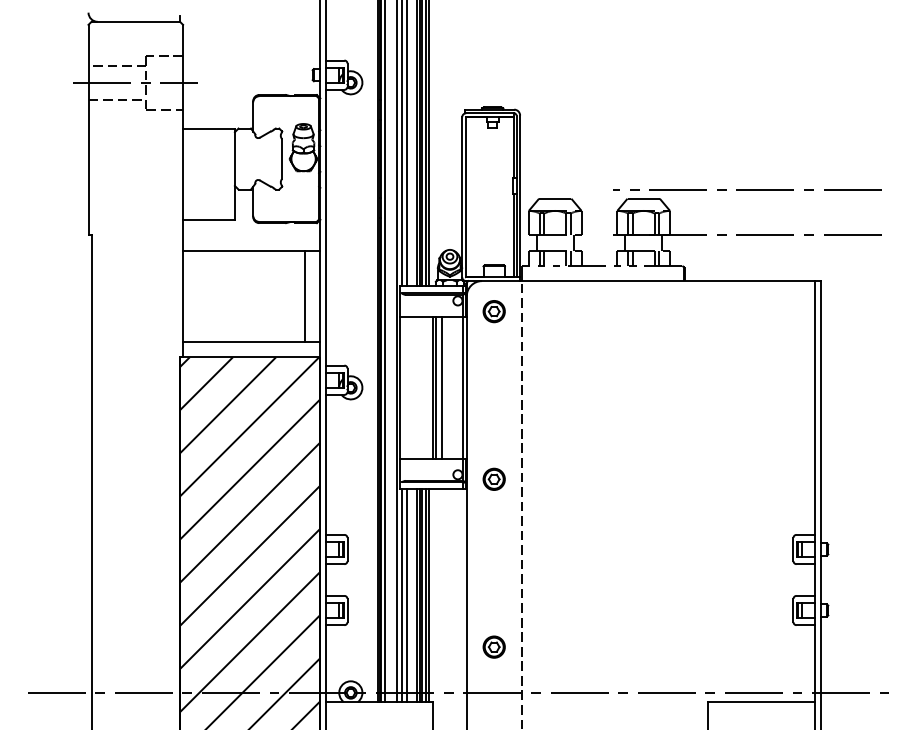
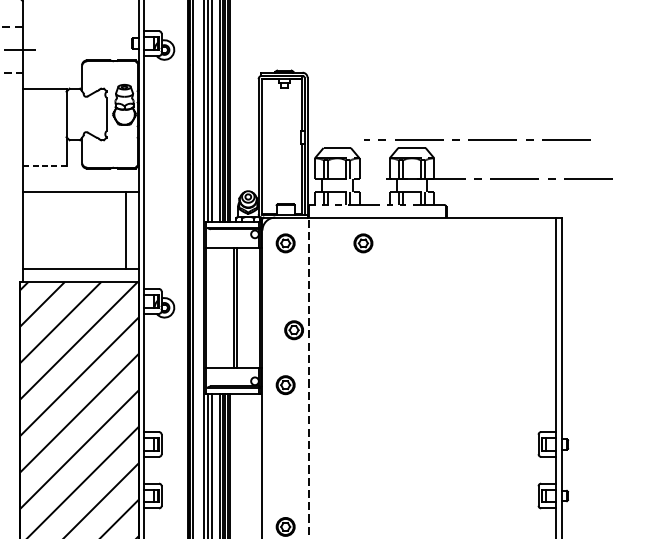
line: (747, 189) -> (477, 140), moved
line: (209, 220) -> (45, 166), solid -> dashed
part: (585, 311) -> (362, 243), added
line: (441, 387) -> (241, 307), removed
part: (503, 413) -> (293, 329), added

